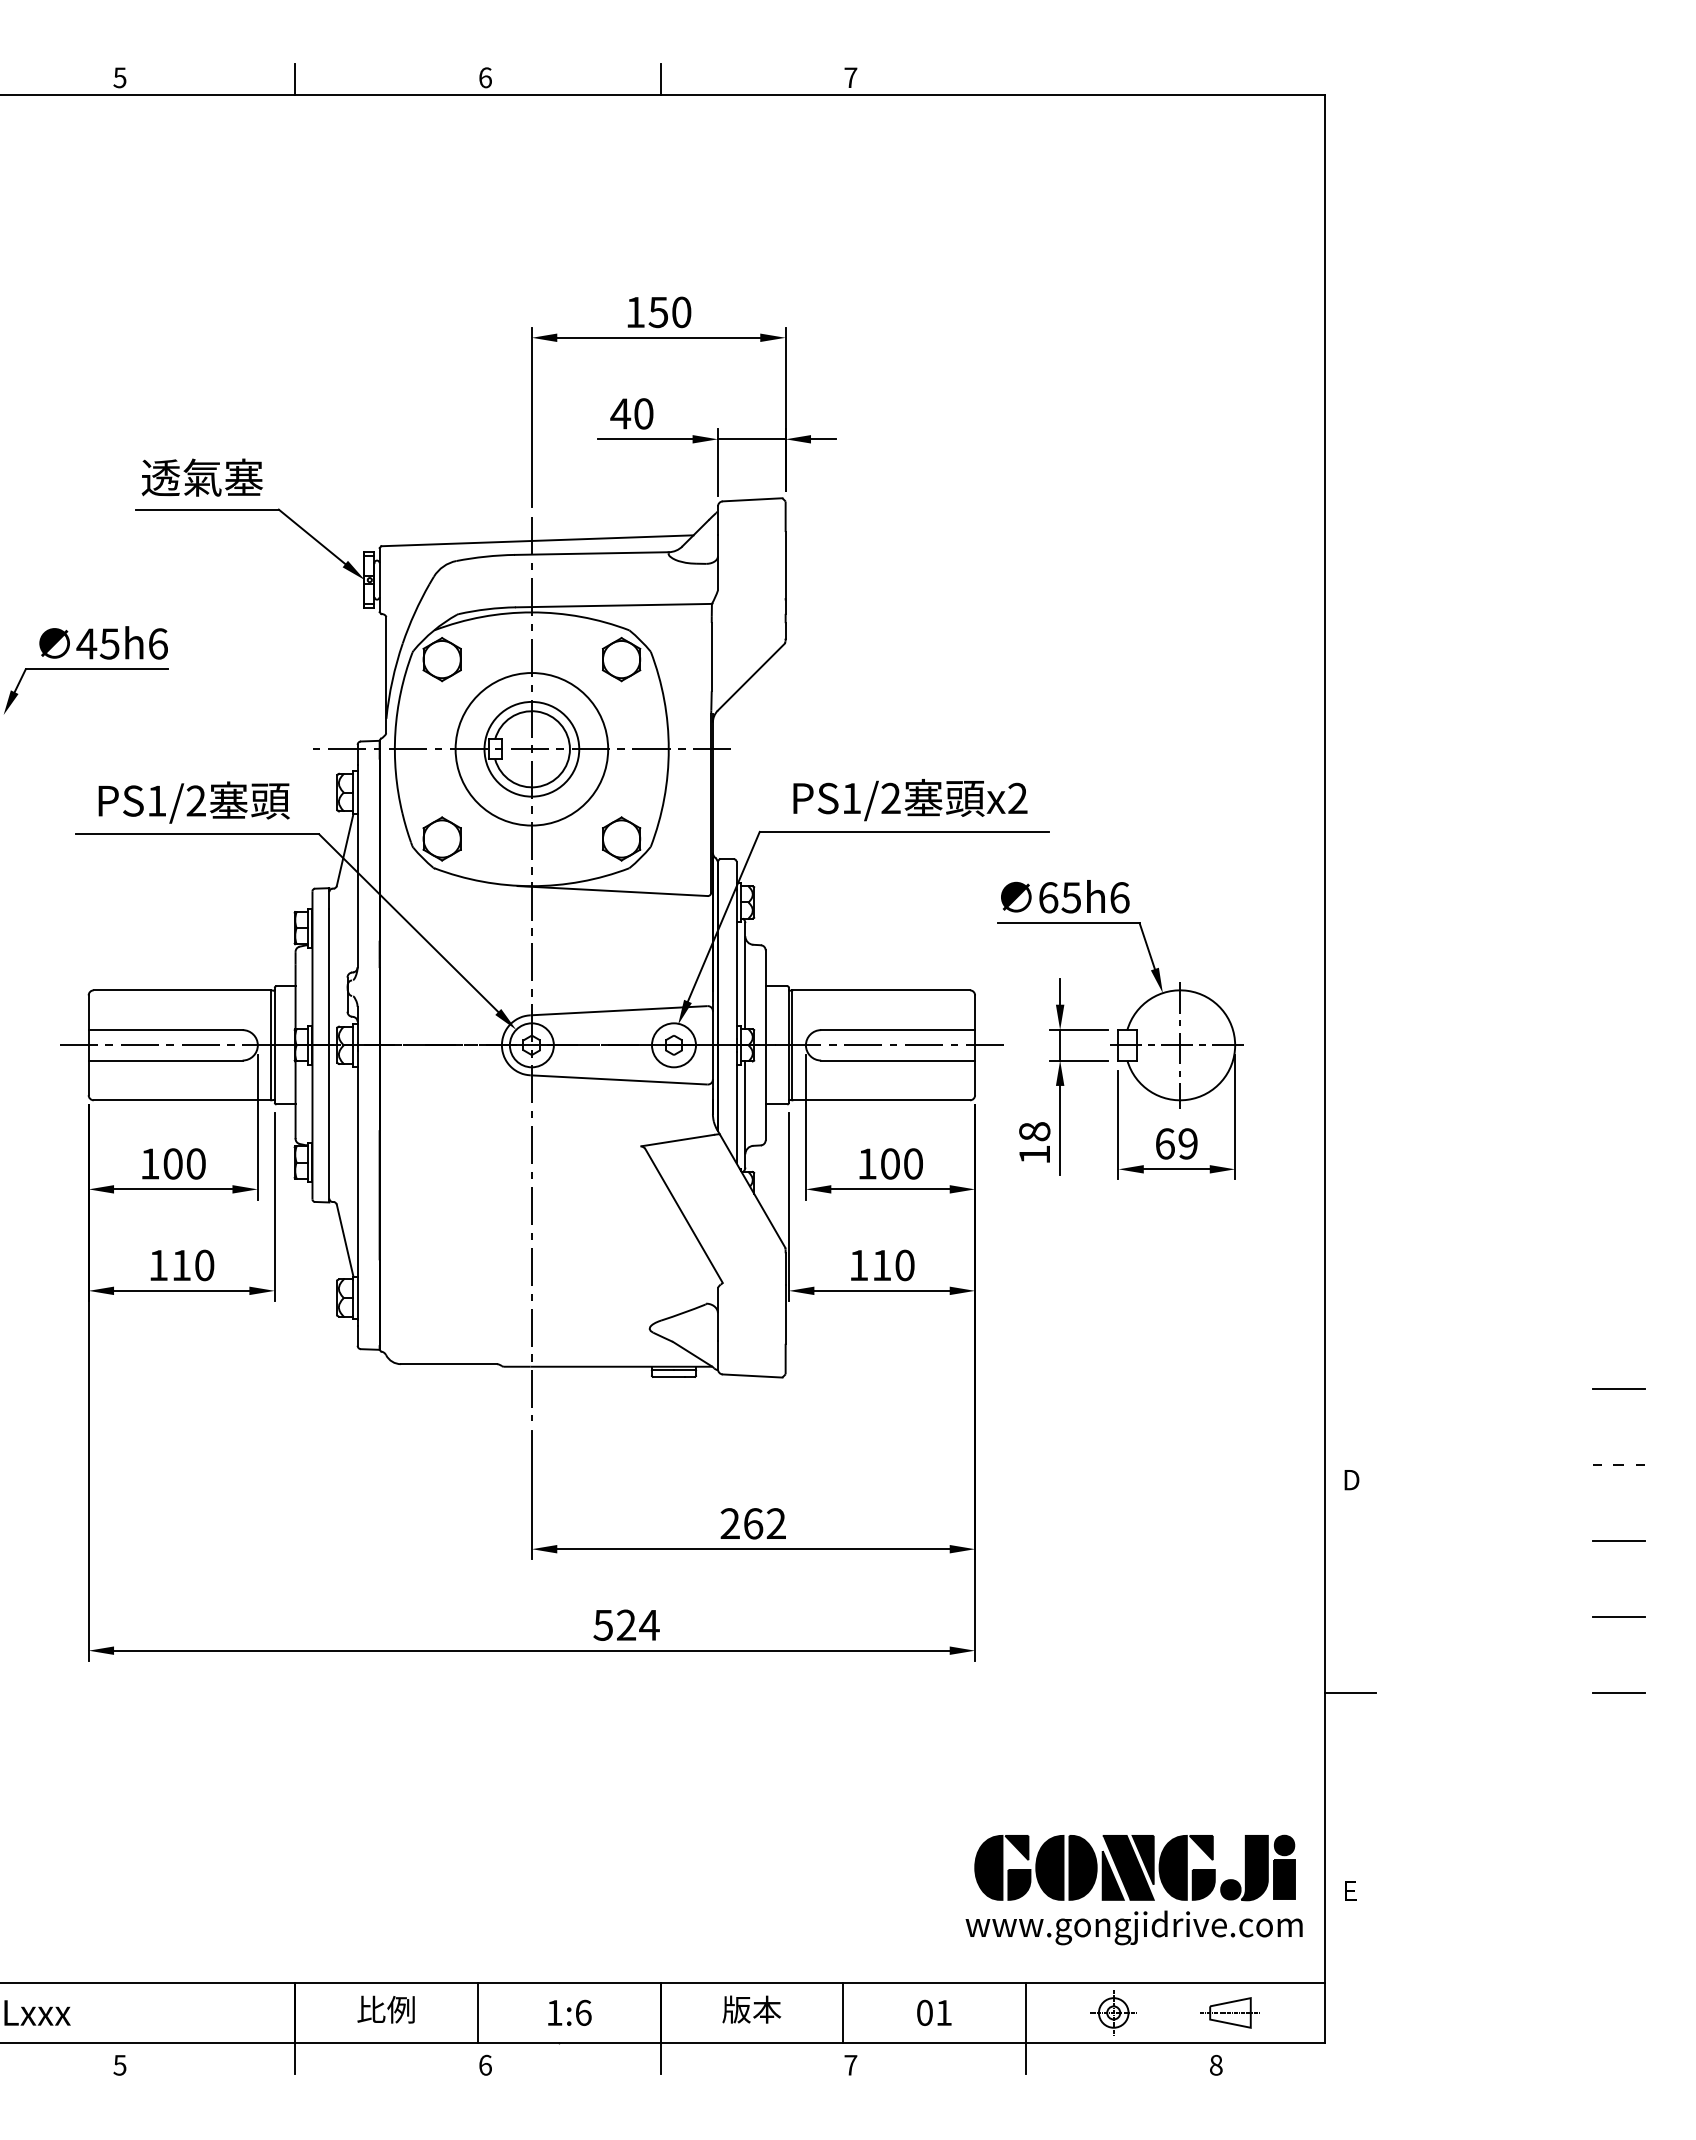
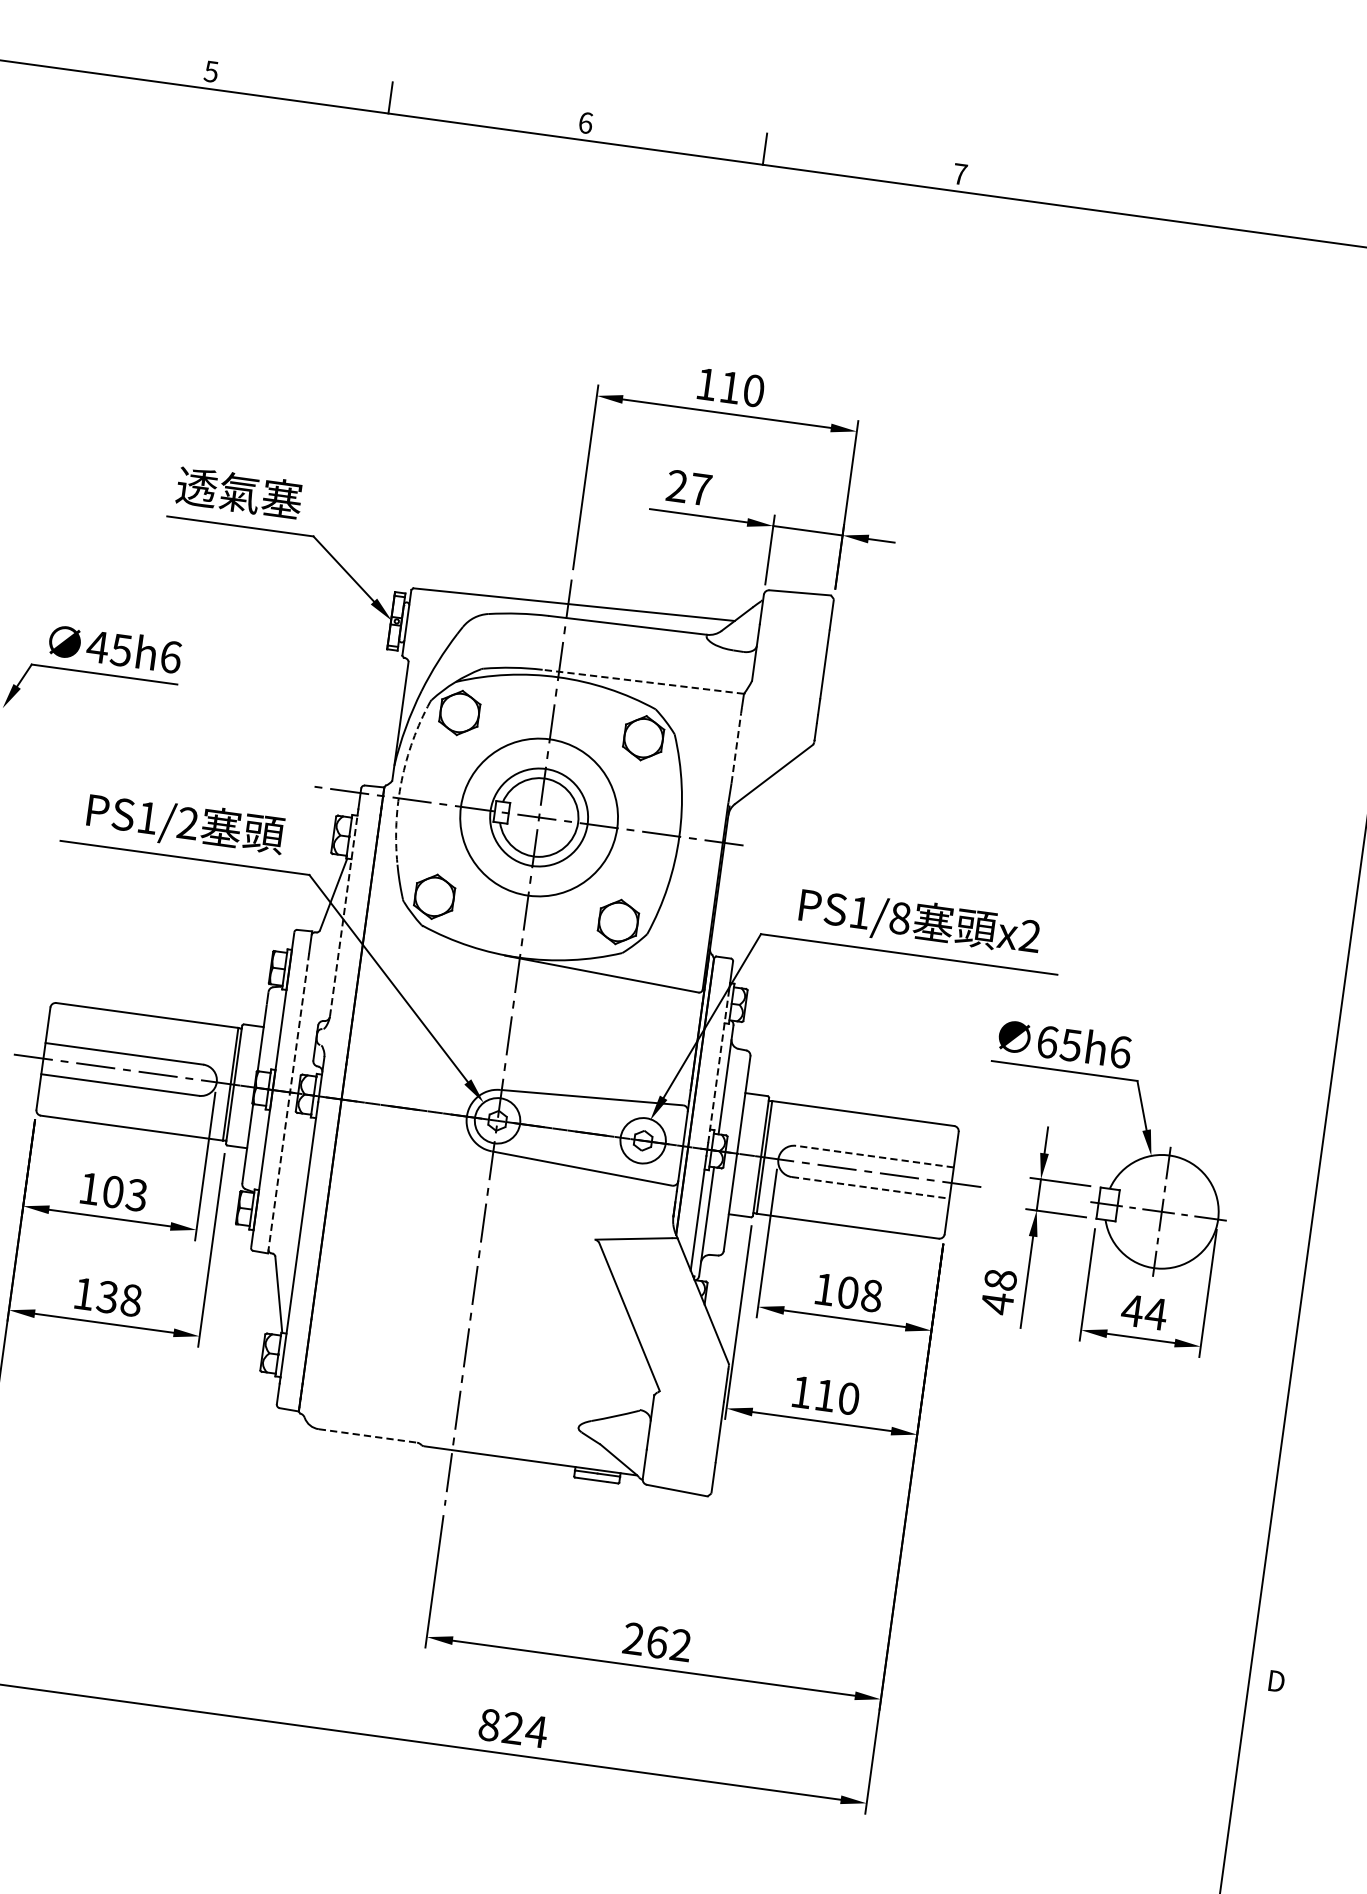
text: (657, 312) -> (729, 387), 150 -> 110
text: (631, 413) -> (688, 487), 40 -> 27
line: (613, 605) -> (642, 681), solid -> dashed
line: (711, 656) -> (736, 747), solid -> dashed
arc: (395, 732) -> (401, 781), solid -> dashed
text: (890, 798) -> (899, 918), PS1/2 -> PS1/8
line: (357, 868) -> (343, 915), solid -> dashed
line: (736, 964) -> (718, 1066), solid -> dashed
line: (898, 1030) -> (875, 1157), solid -> dashed
line: (329, 1055) -> (288, 1102), solid -> dashed
line: (898, 1060) -> (871, 1187), solid -> dashed
text: (1176, 1143) -> (1144, 1311), 69 -> 44
text: (1034, 1154) -> (997, 1303), 18 -> 48
text: (195, 1163) -> (136, 1194), 100 -> 103
text: (913, 1163) -> (871, 1295), 100 -> 108
text: (192, 1265) -> (118, 1298), 110 -> 138
line: (449, 1364) -> (368, 1436), solid -> dashed
text: (603, 1624) -> (489, 1724), 524 -> 824

